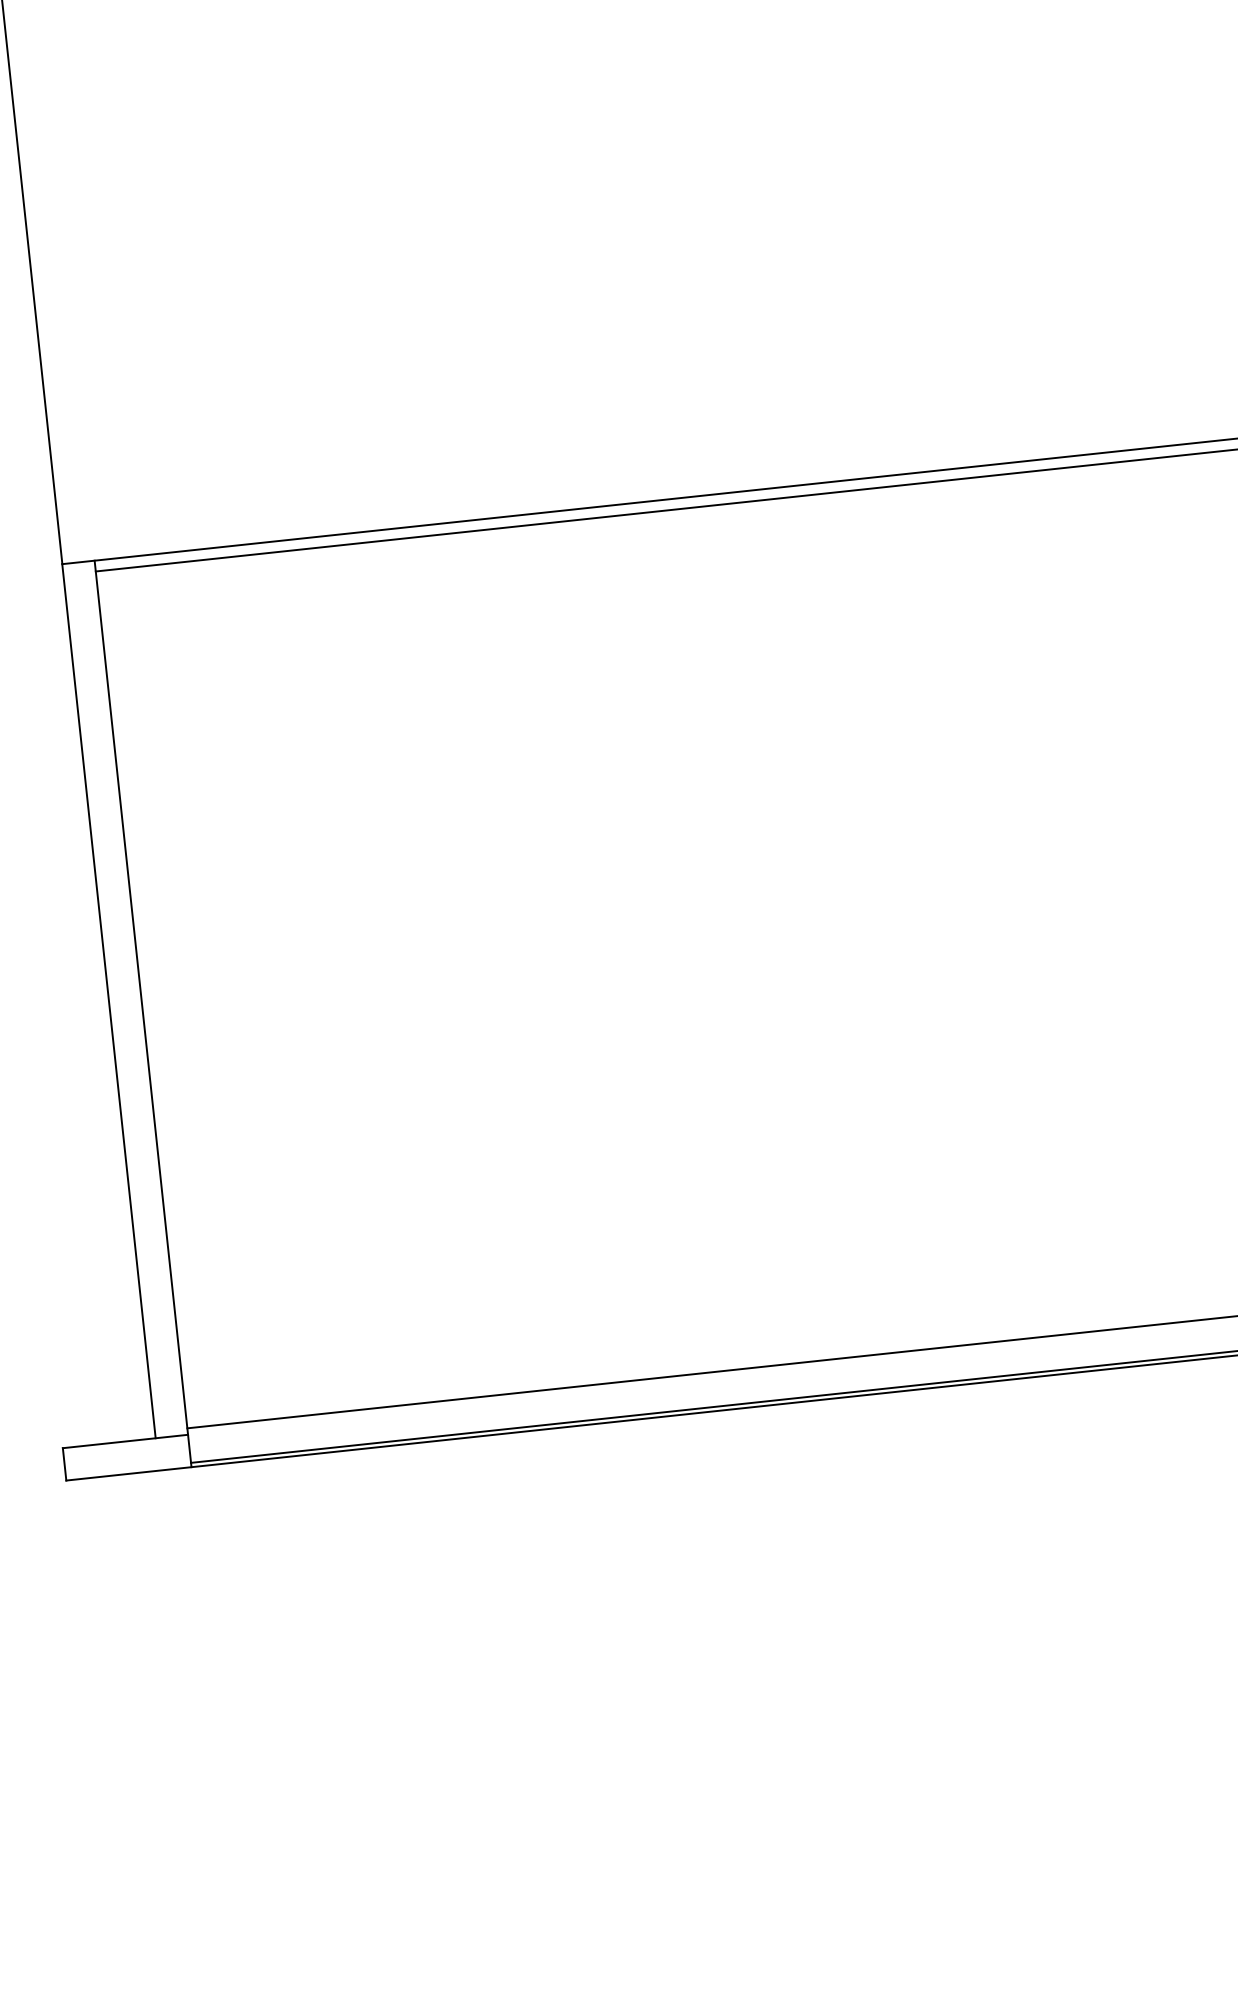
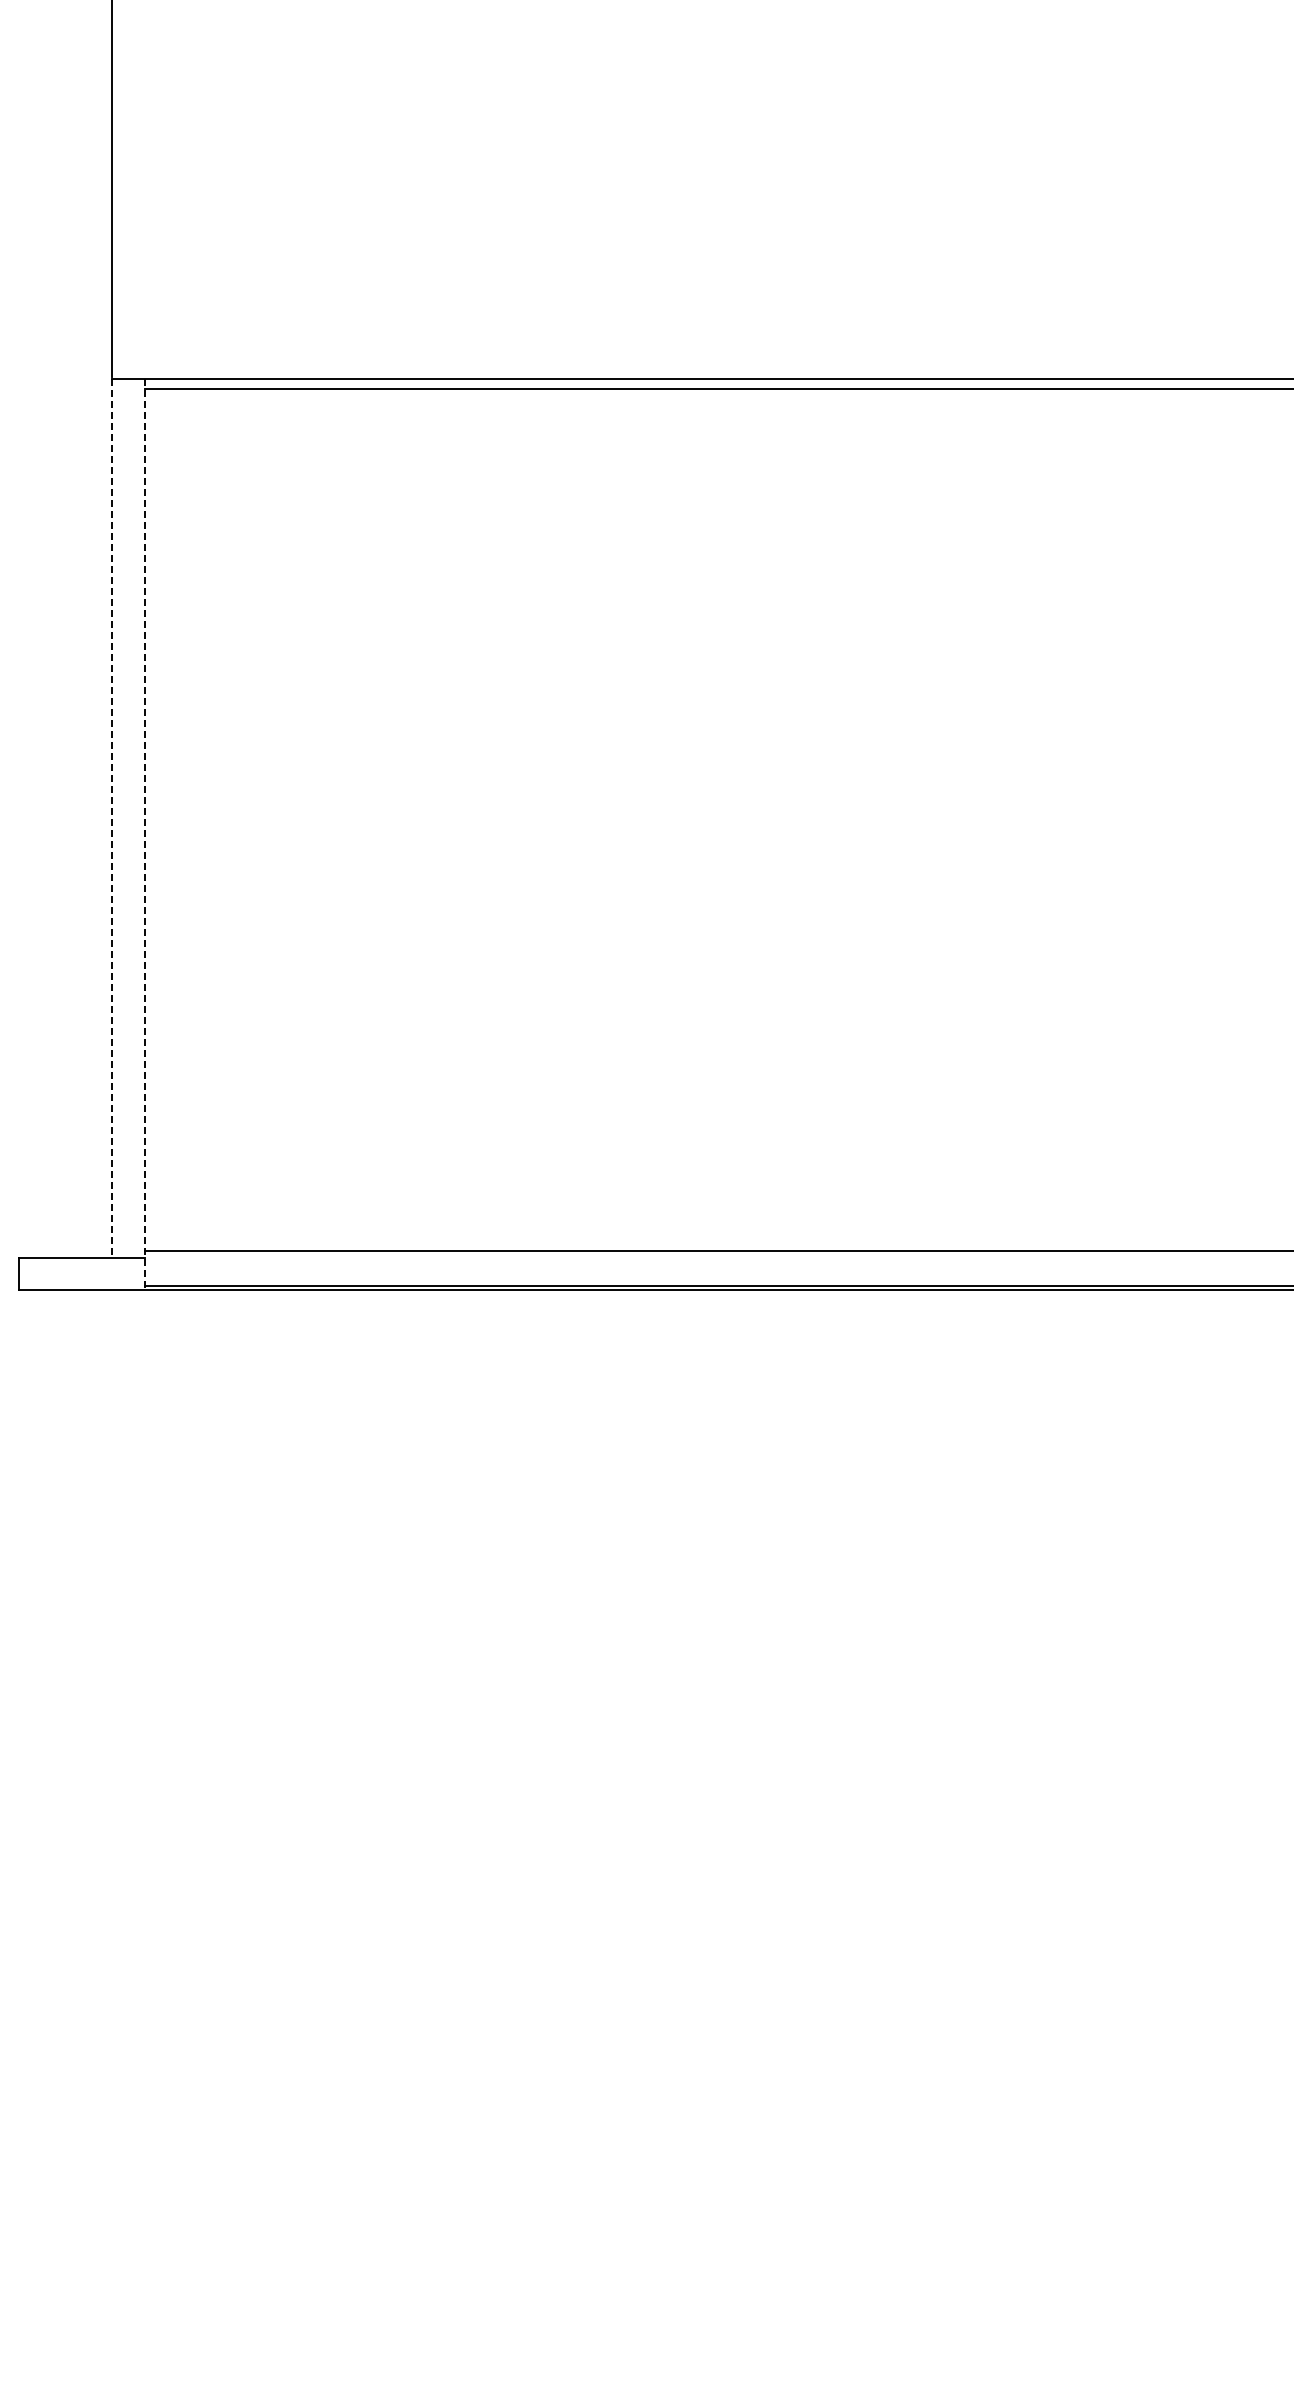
line: (109, 1001) -> (112, 818), solid -> dashed
line: (142, 1014) -> (144, 834), solid -> dashed

